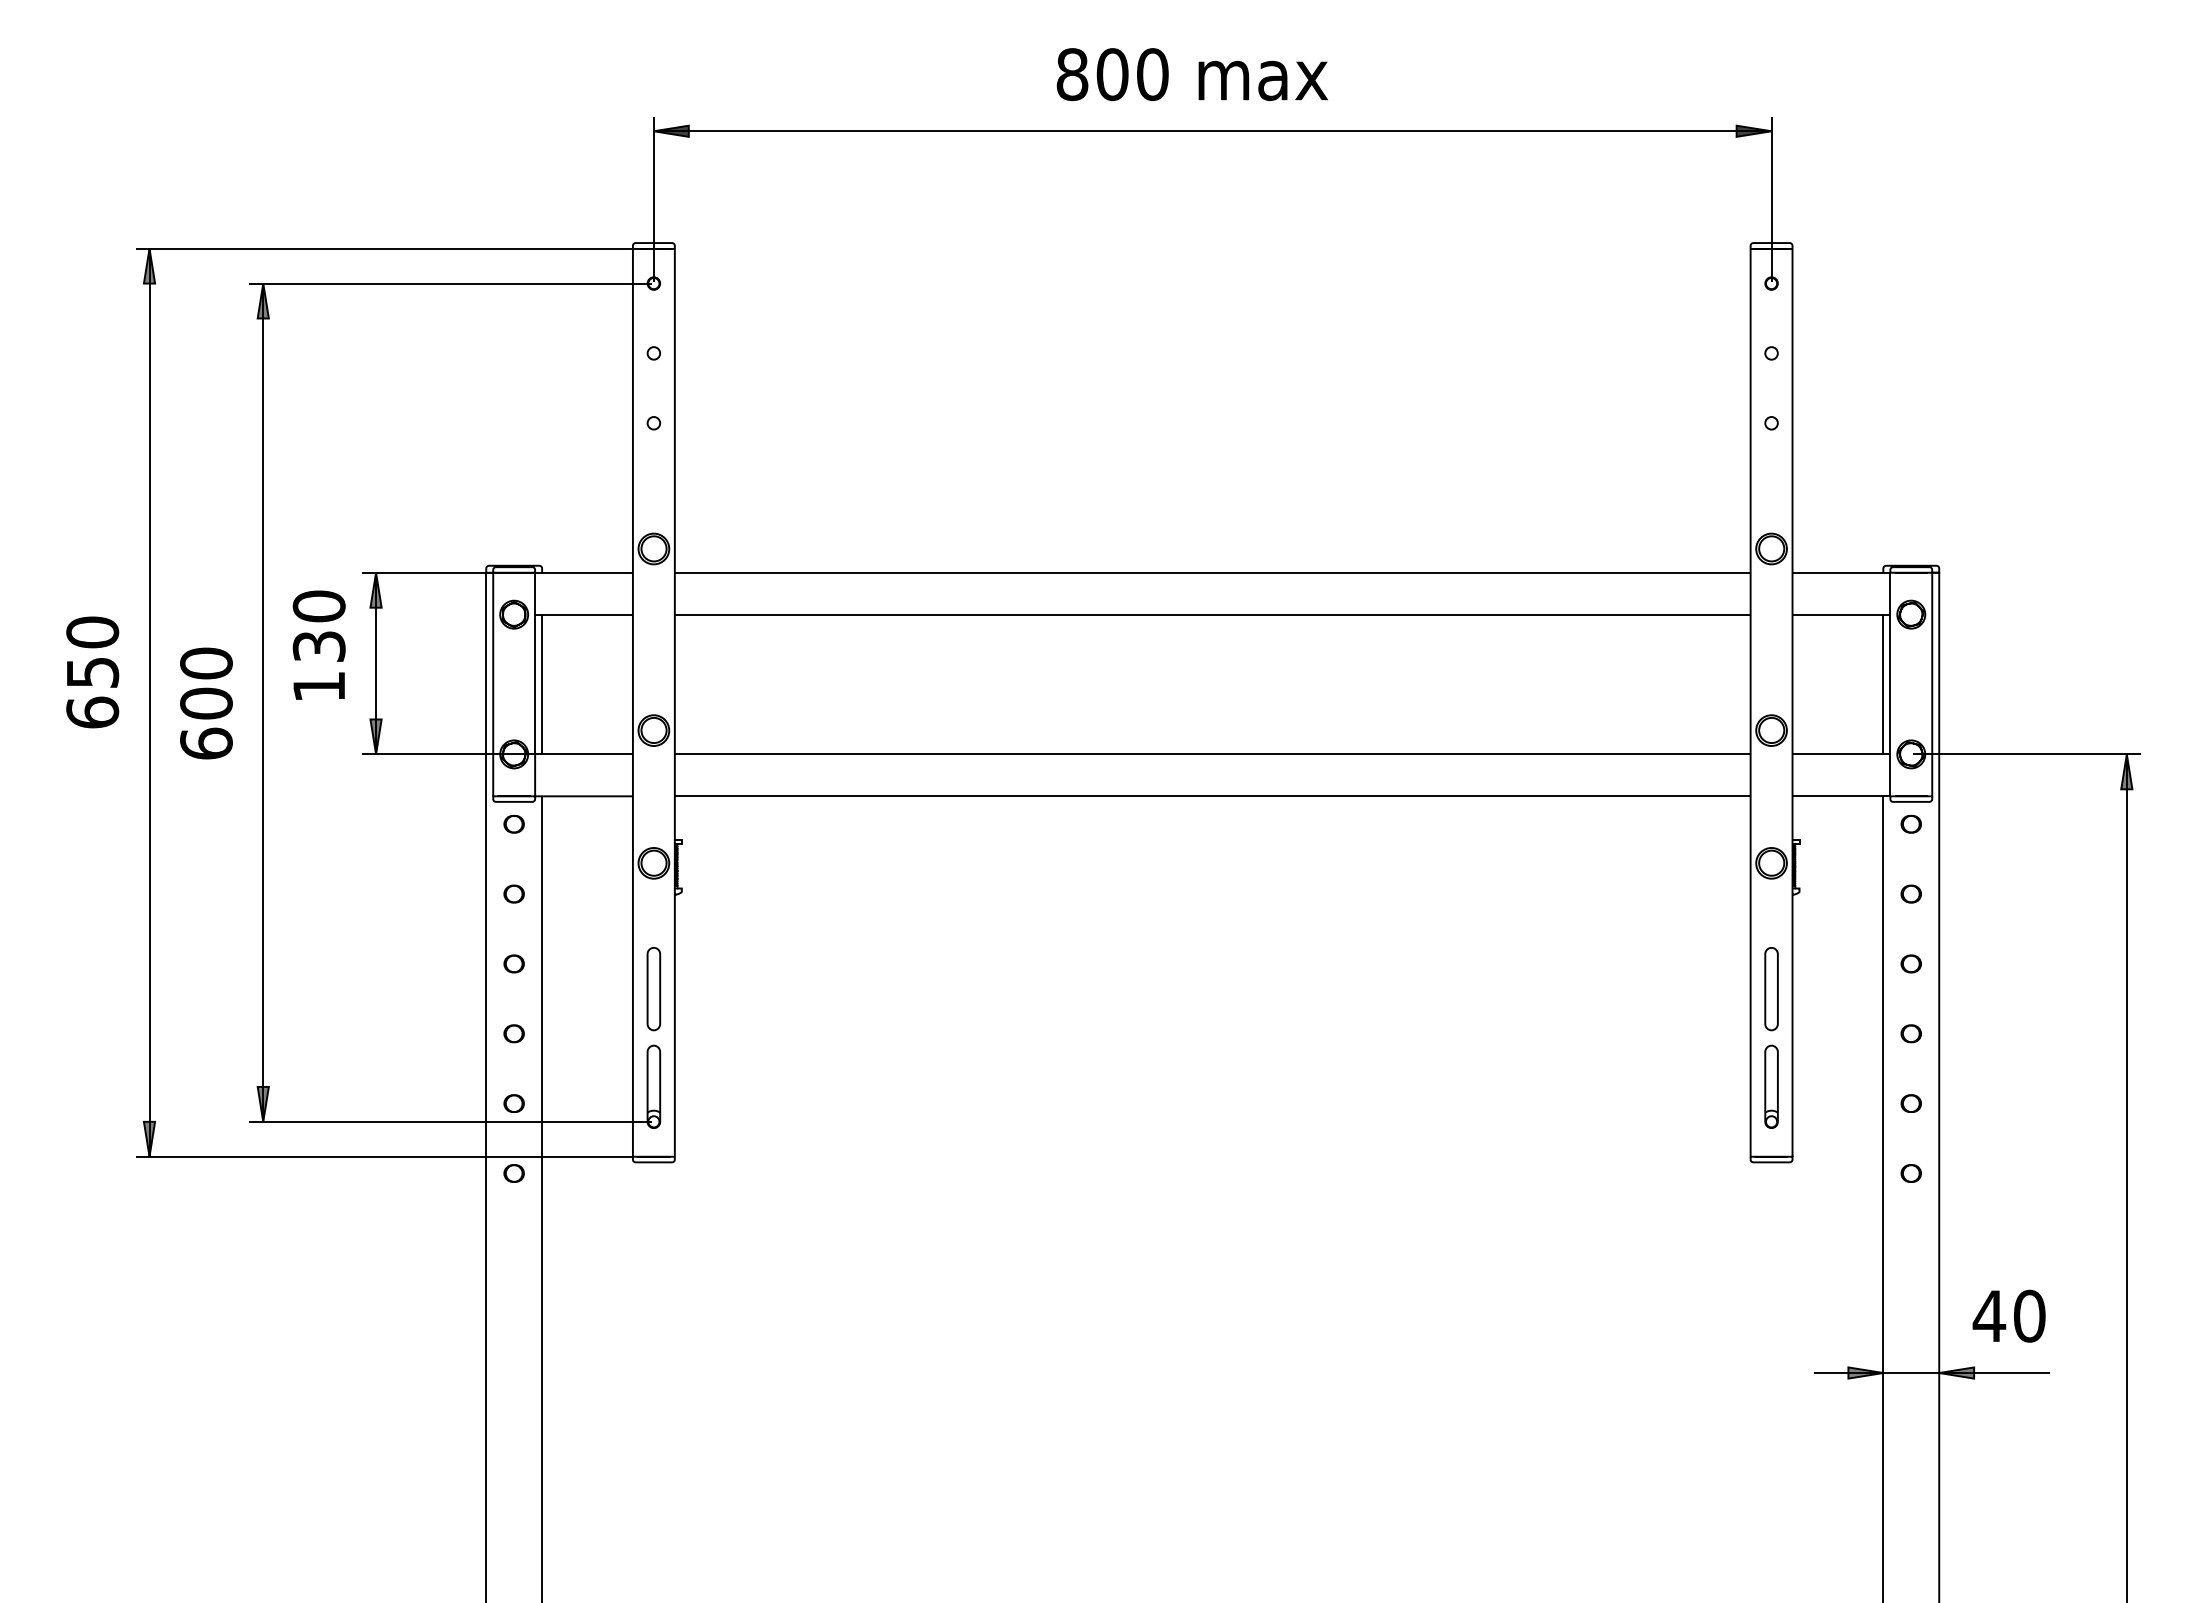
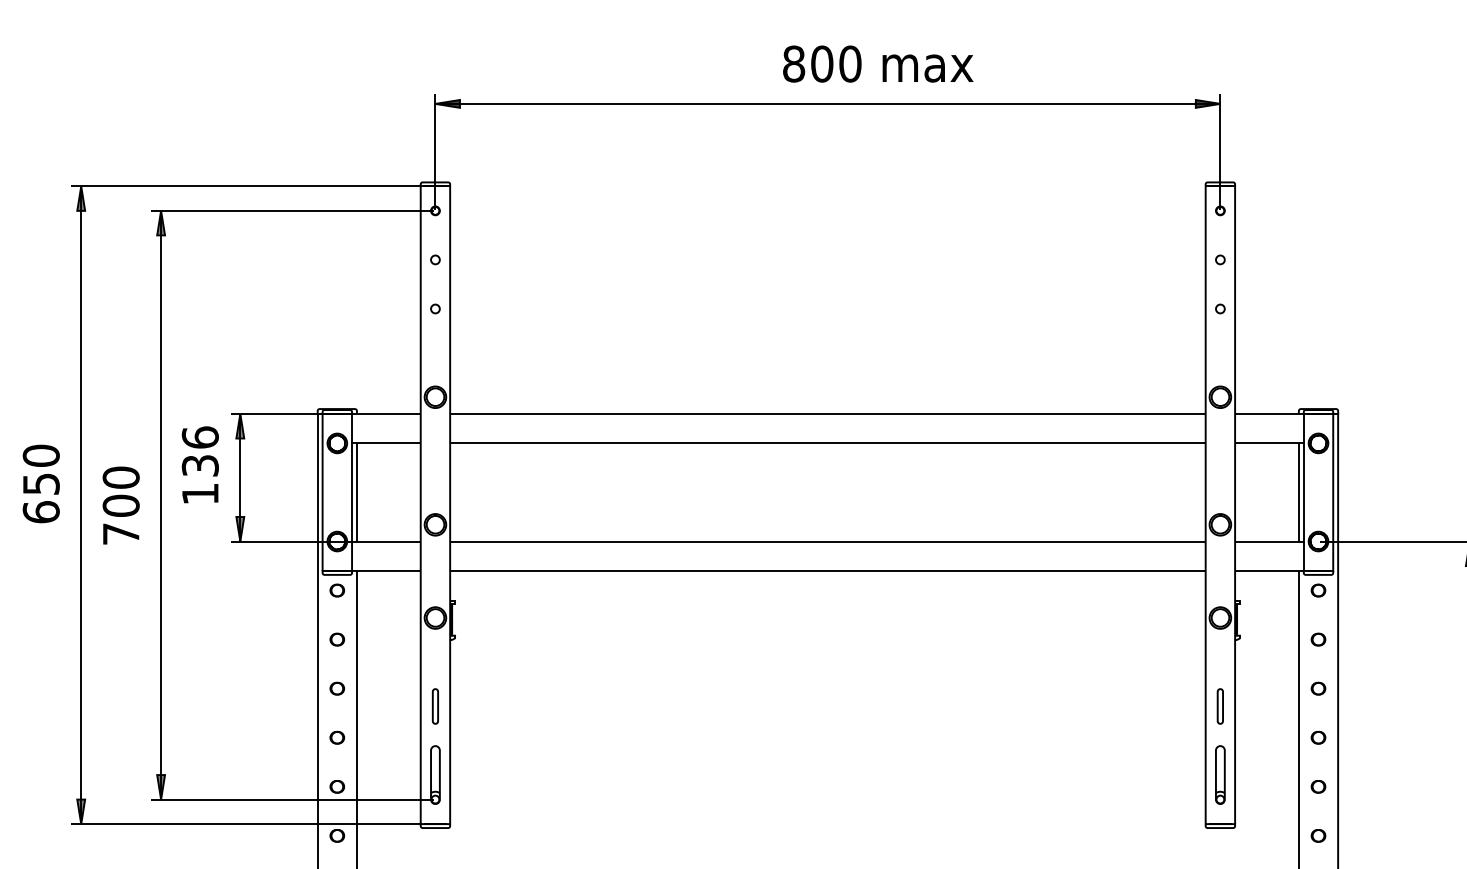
text: (1191, 74) -> (877, 64), moved
text: (318, 606) -> (199, 437), 130 -> 136
text: (206, 743) -> (121, 533), 600 -> 700
part: (653, 989) -> (435, 706), size x0.6
part: (1771, 989) -> (1220, 706), size x0.6

